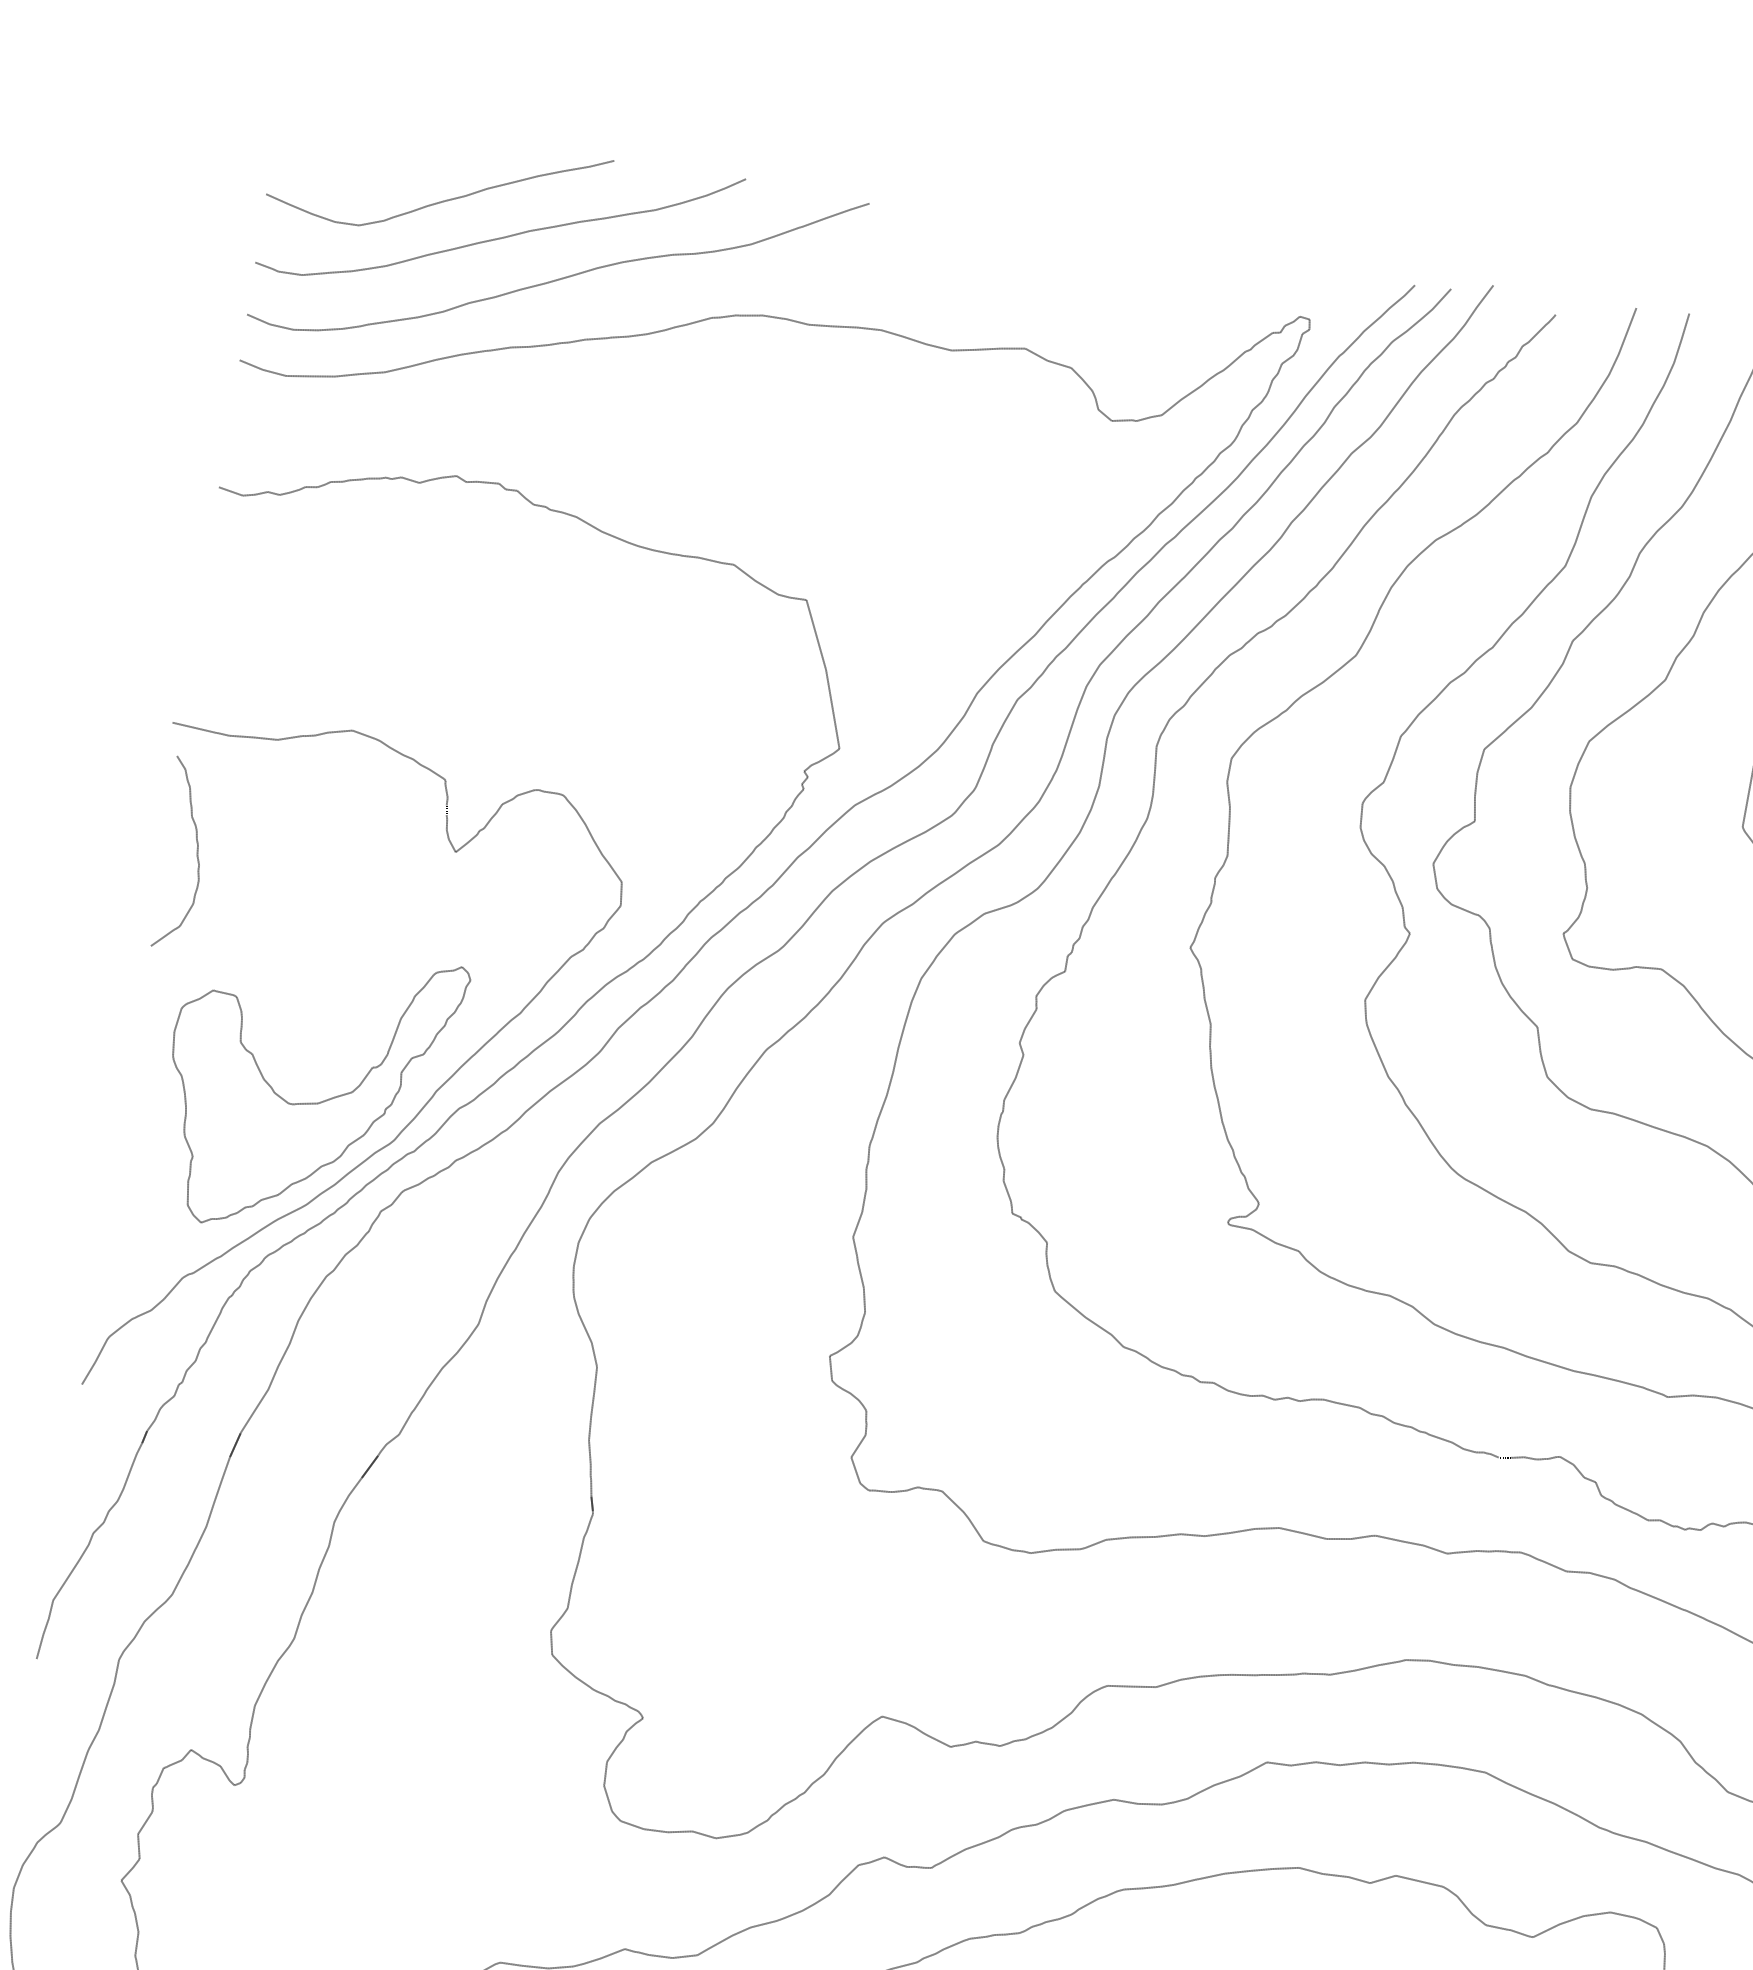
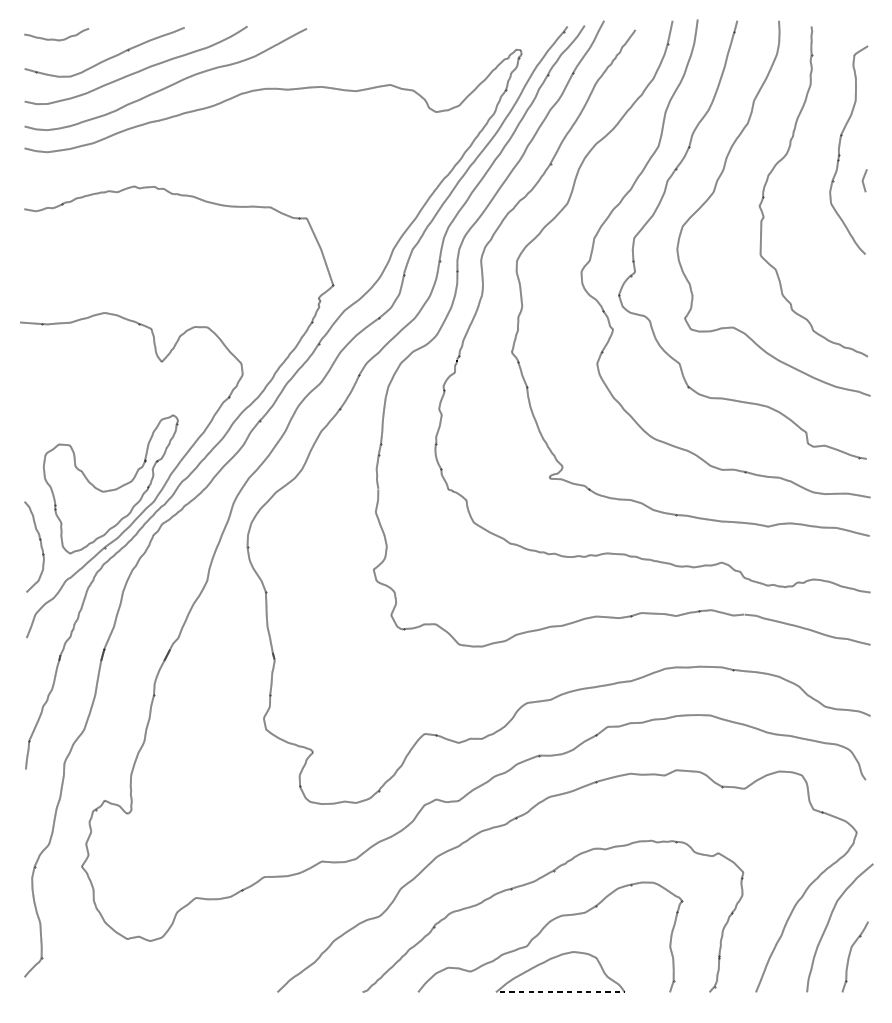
curve: (338, 140) -> (54, 38), added
curve: (195, 854) -> (40, 546), moved

